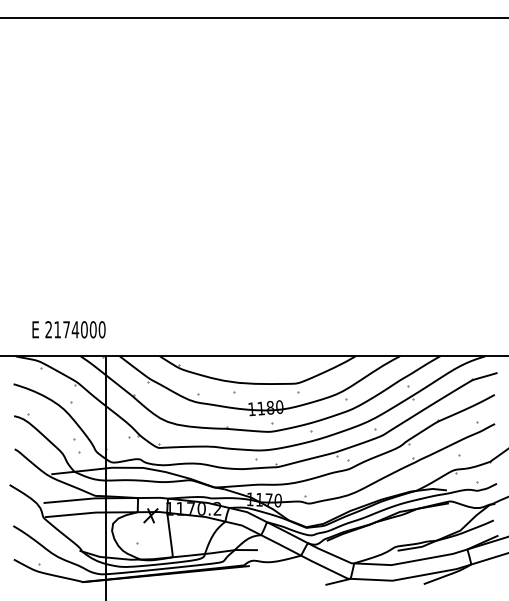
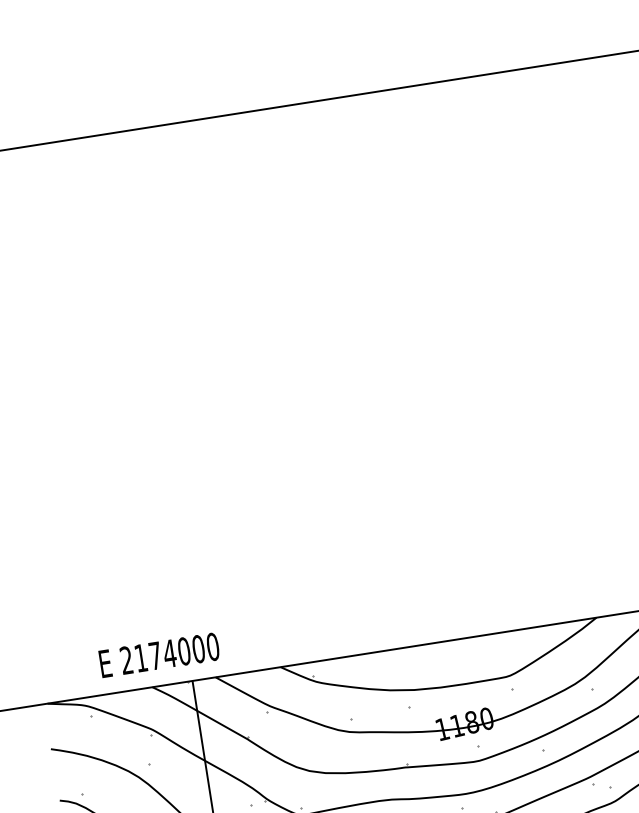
text: (68, 329) -> (158, 654), moved

